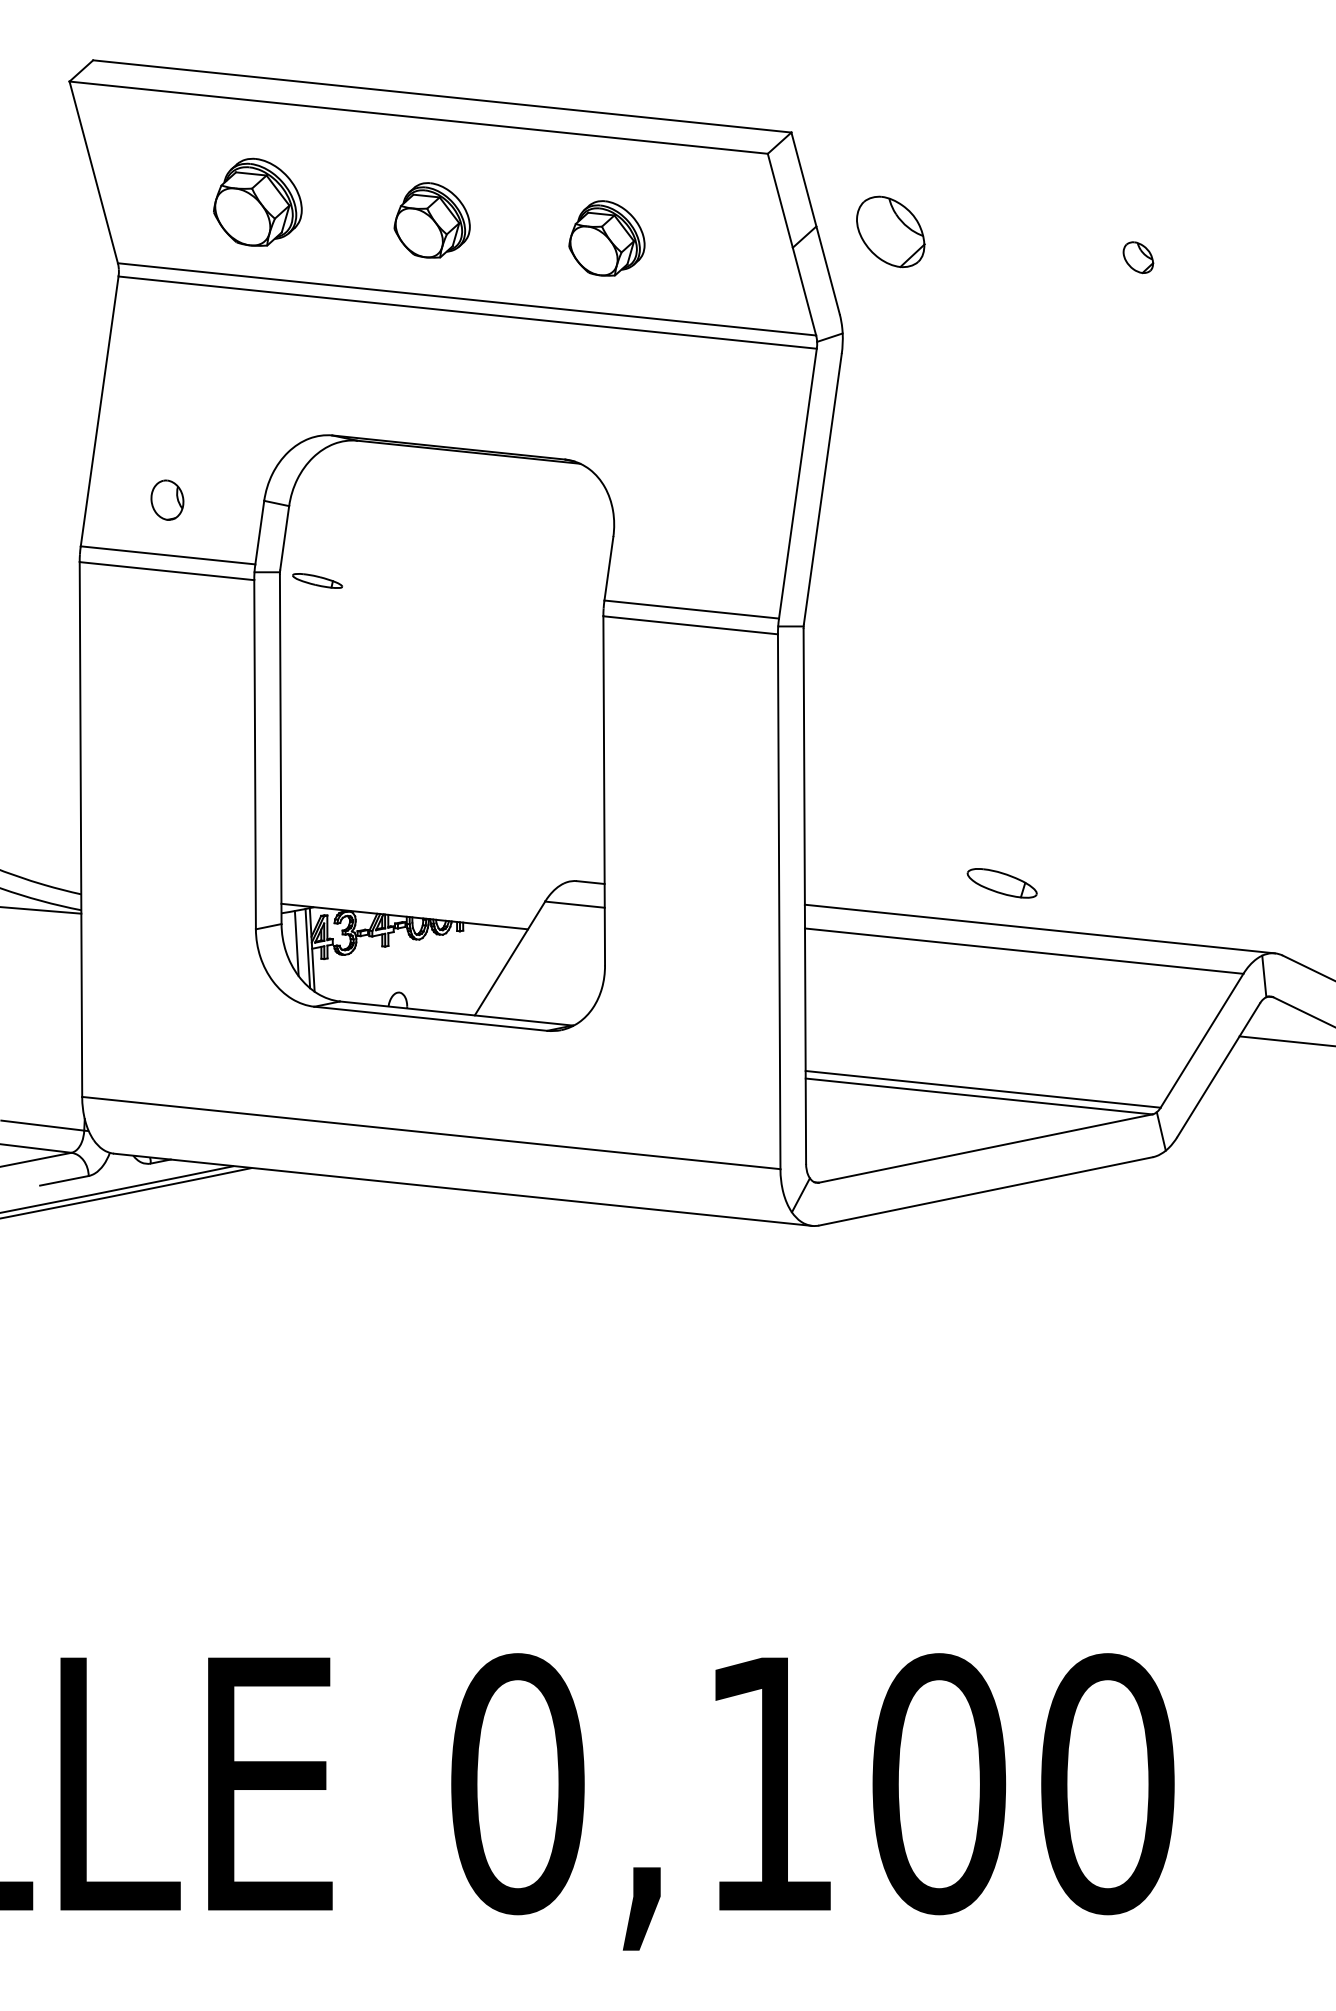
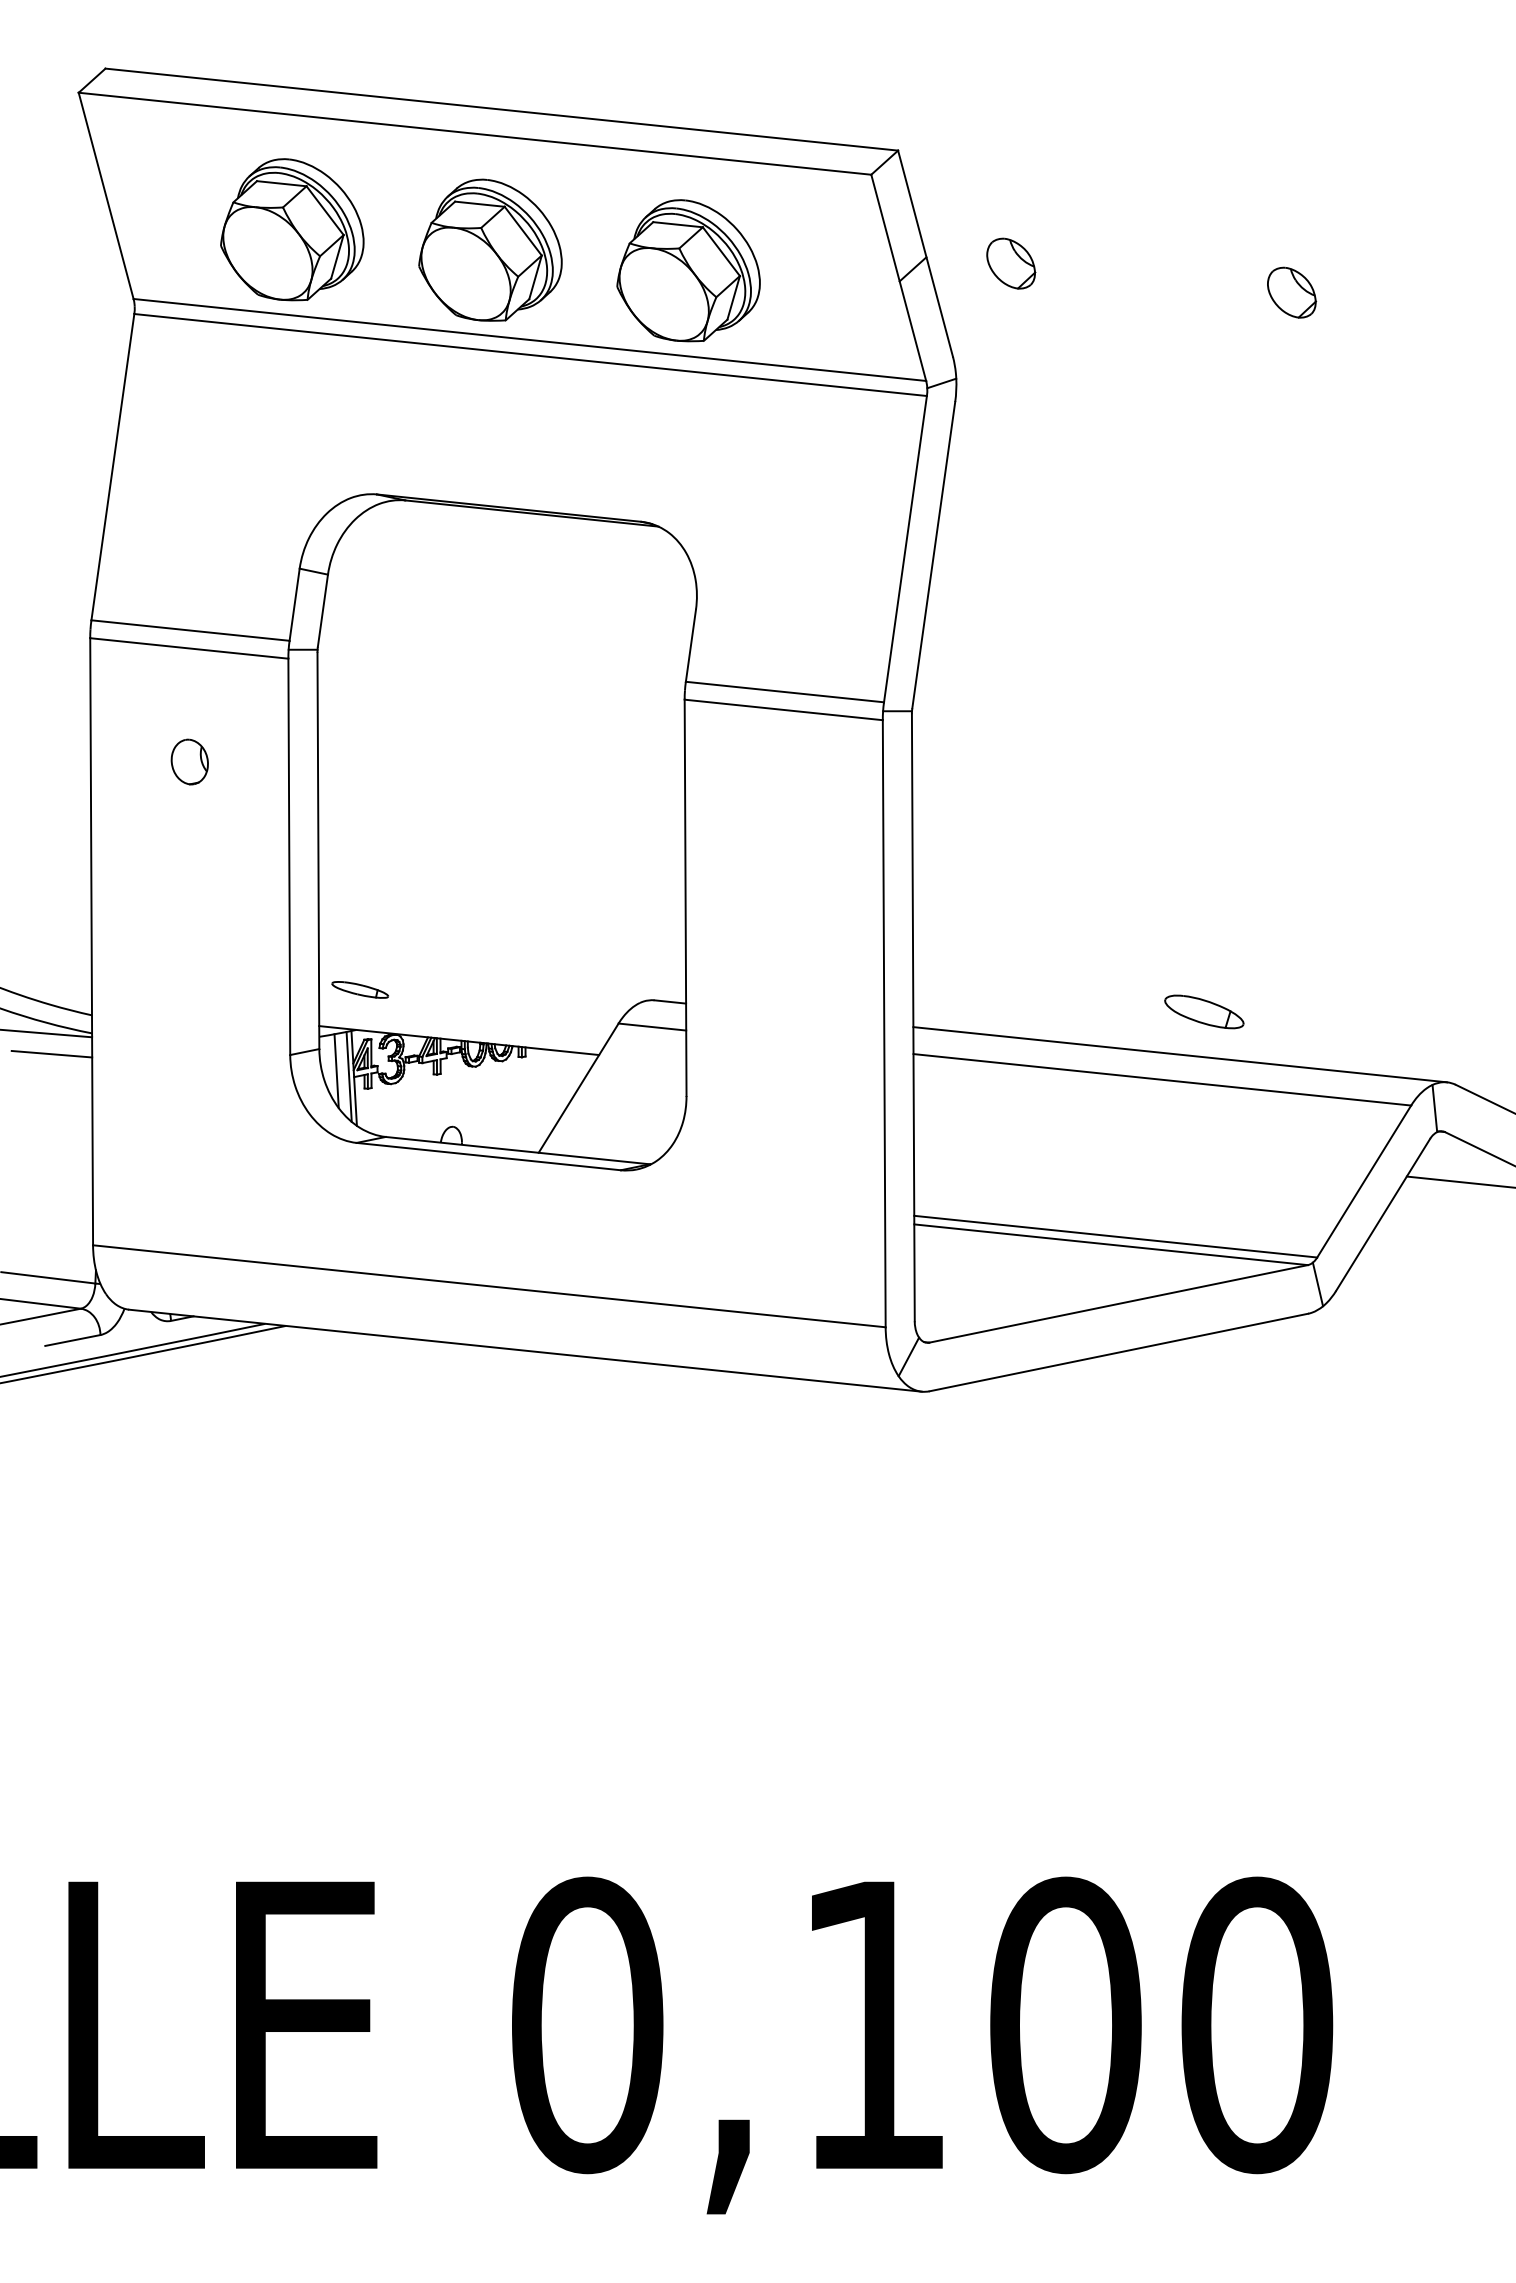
part: (257, 202) -> (292, 230), size x1.43
part: (431, 220) -> (489, 250), size x1.67
part: (891, 232) -> (1011, 264), size x0.62
part: (606, 238) -> (688, 270), size x1.67
part: (1138, 257) -> (1292, 292), size x1.43
part: (167, 499) -> (189, 761), moved
part: (317, 580) -> (360, 989), moved
part: (1001, 883) -> (1203, 1012), moved
line: (45, 928) -> (51, 1054), added

